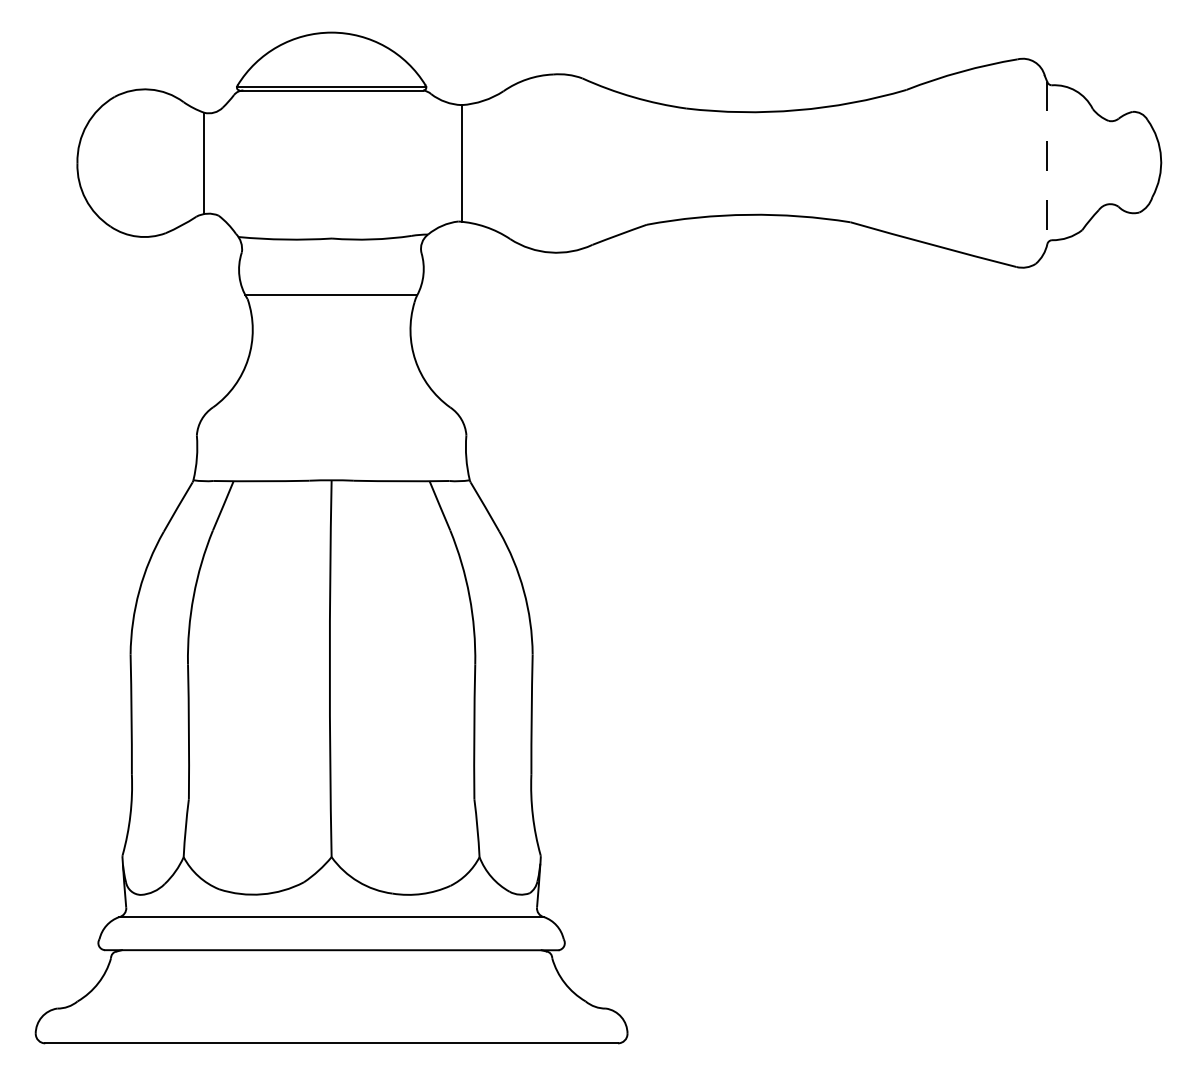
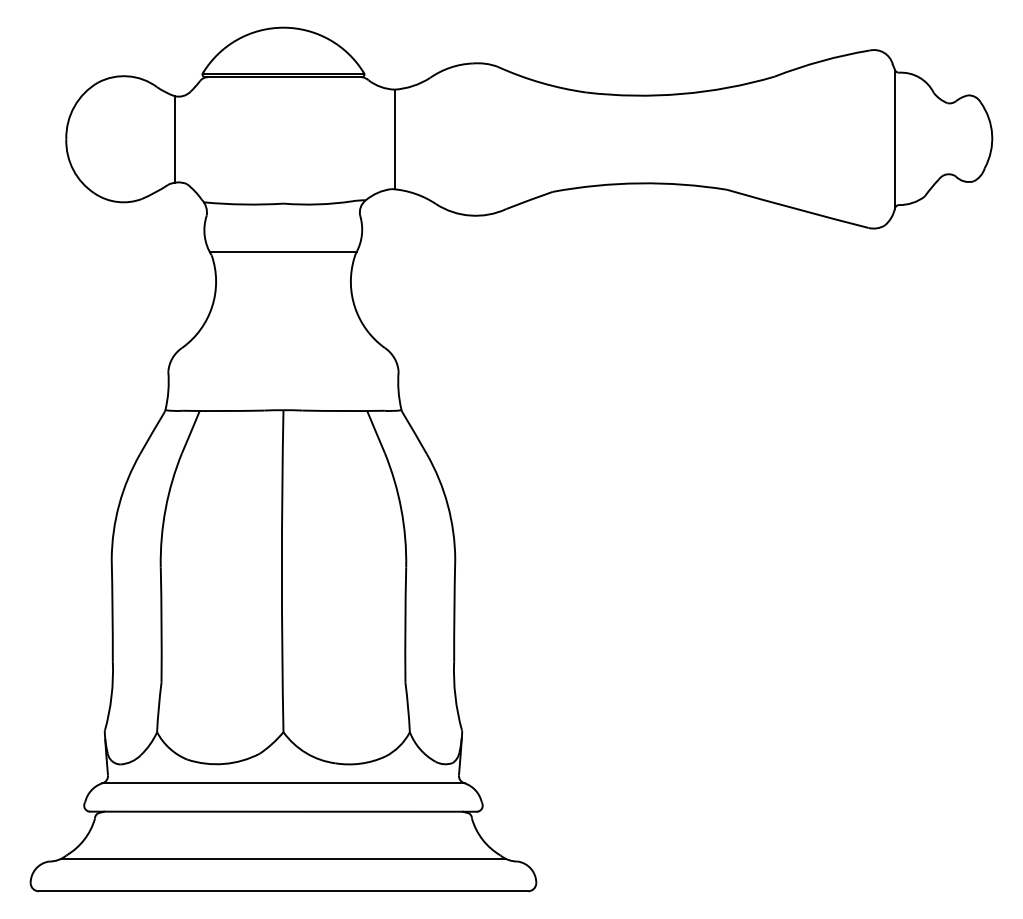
line: (1046, 163) -> (894, 139), dashed -> solid
line: (331, 1004) -> (283, 858), added

